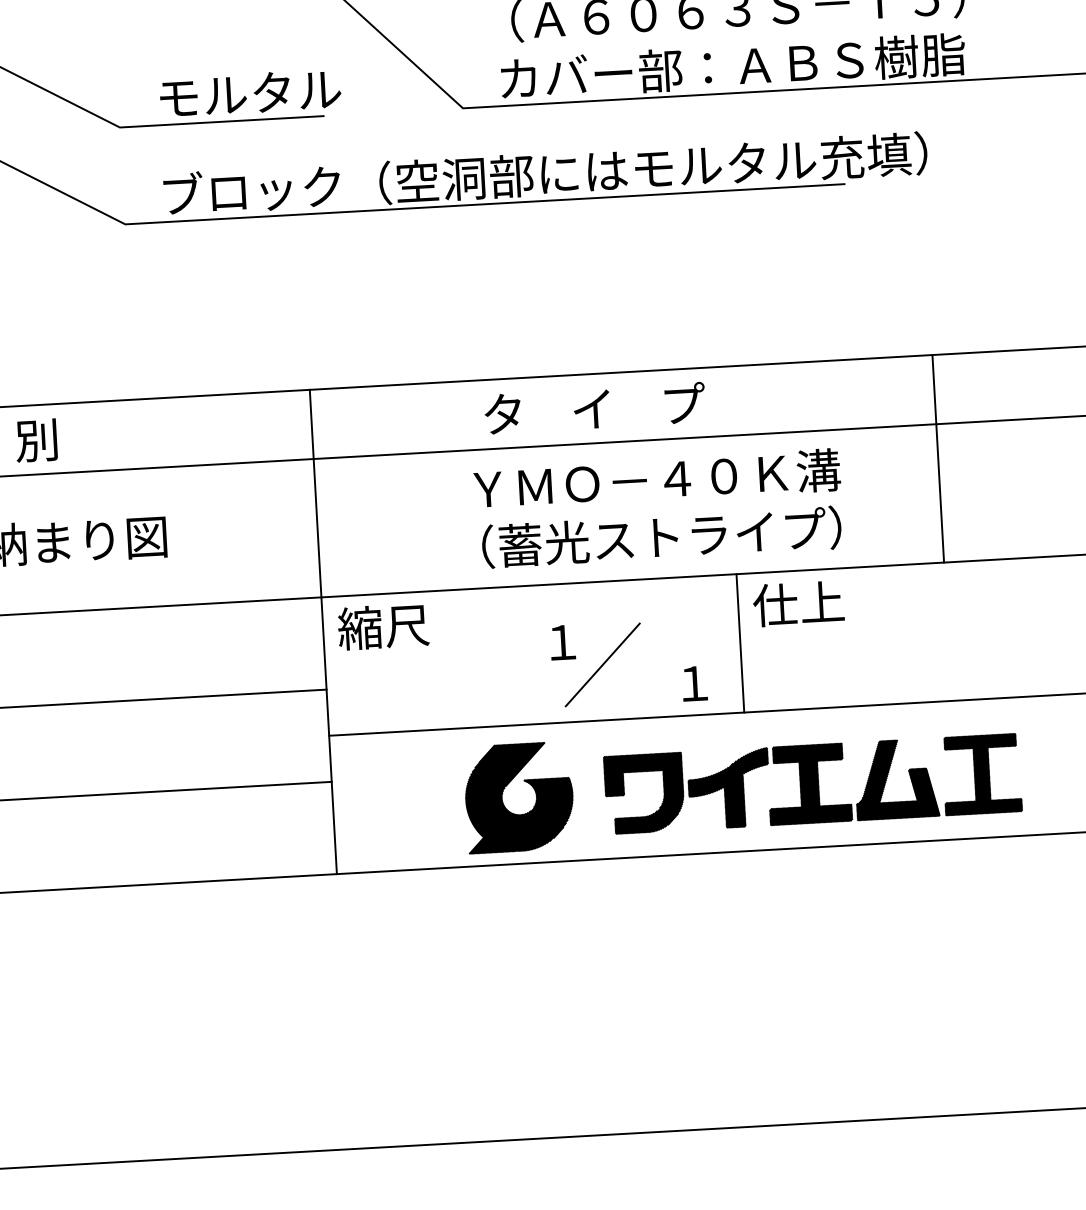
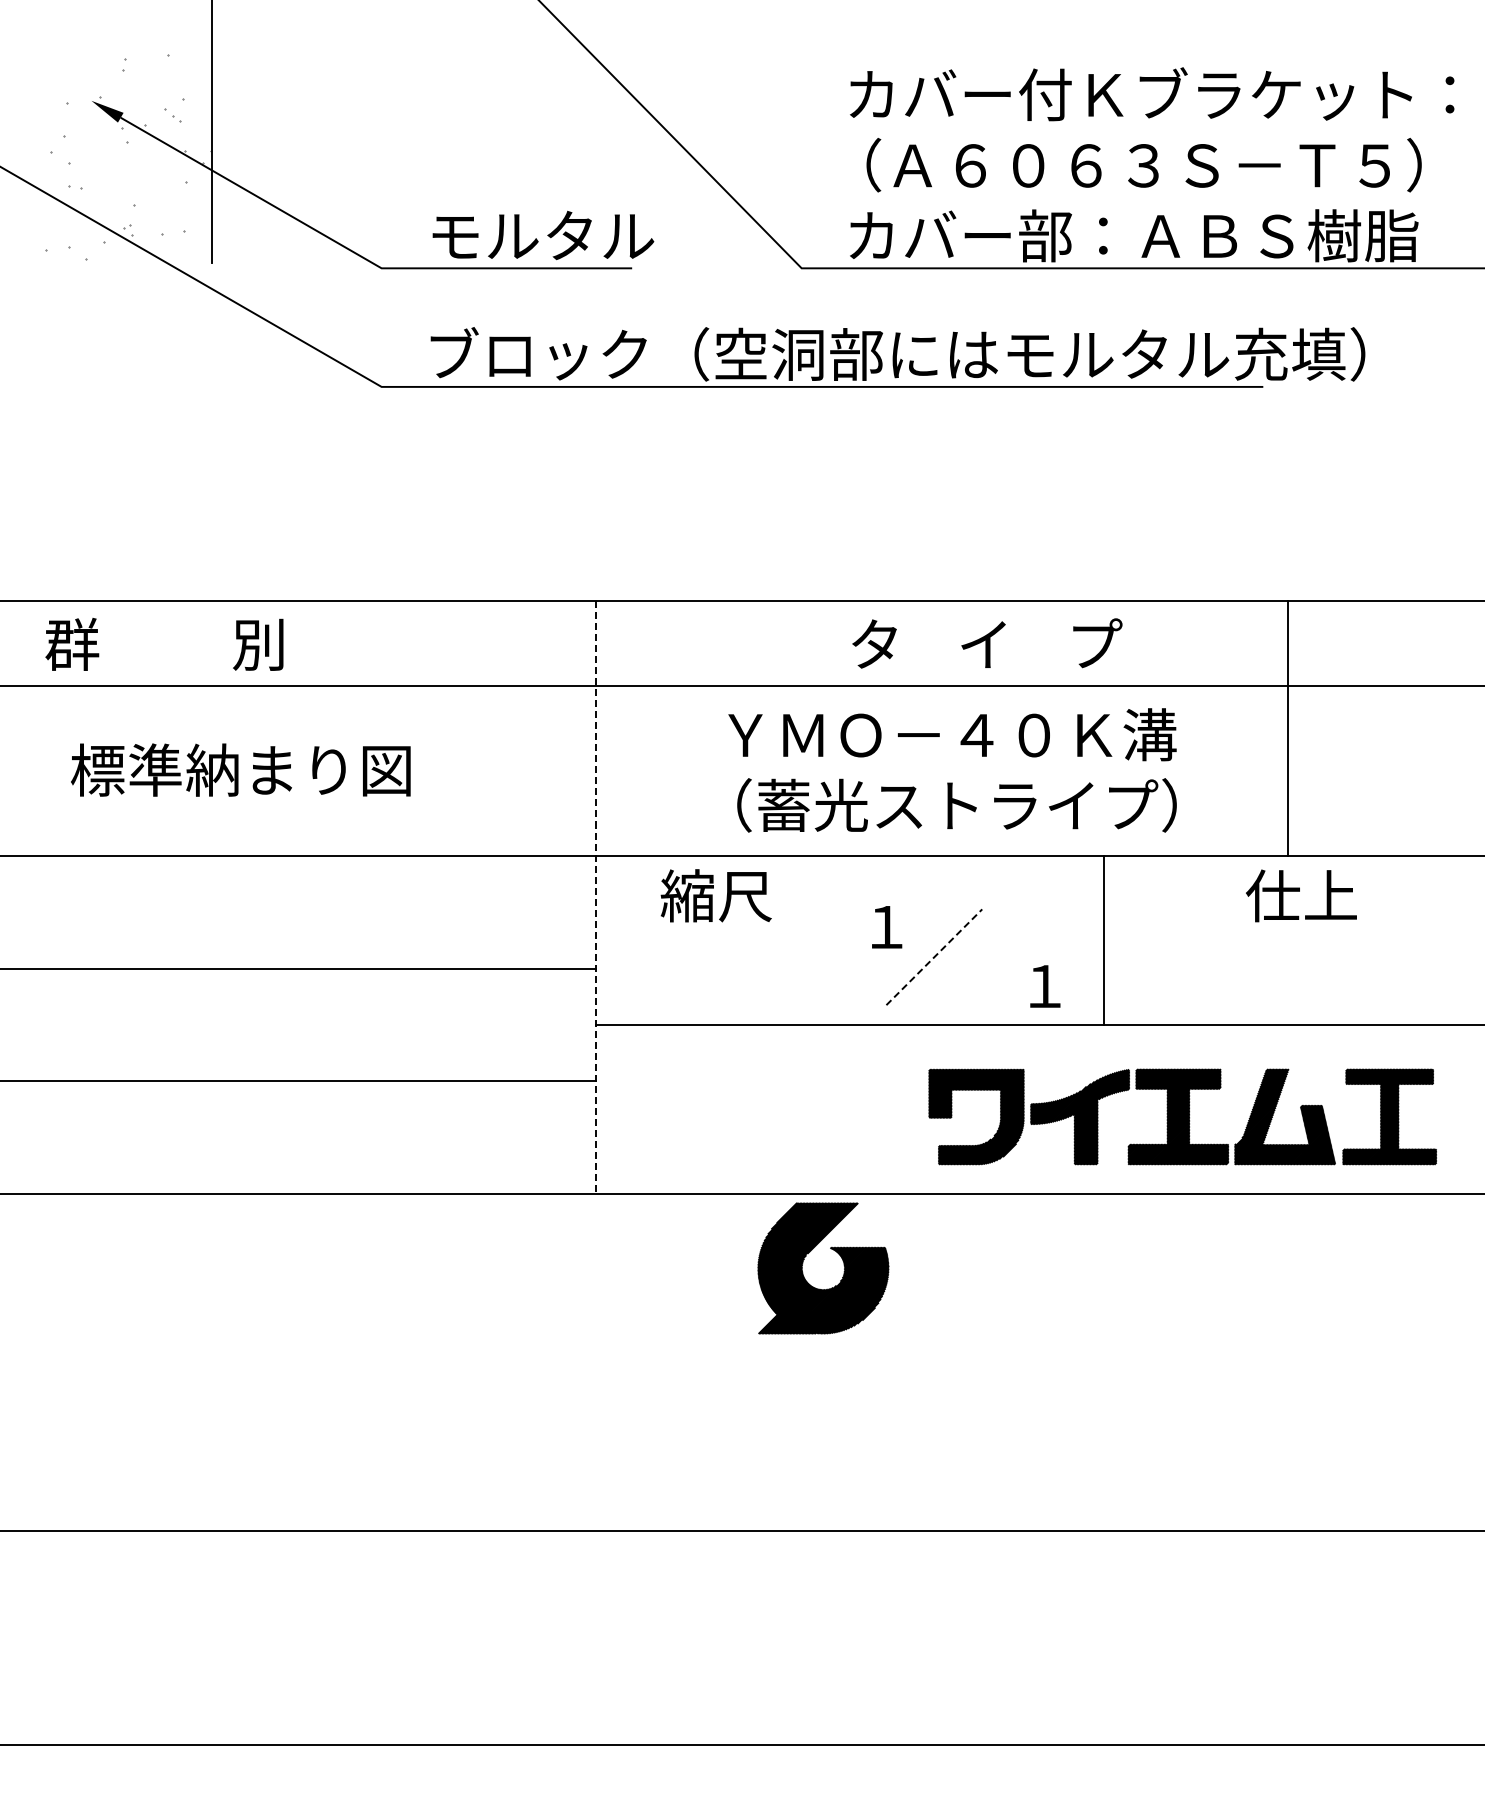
text: (595, 408) -> (987, 643), moved
line: (937, 458) -> (1287, 728), moved
text: (657, 479) -> (952, 734), moved
text: (661, 537) -> (956, 805), moved
text: (798, 603) -> (1301, 895), moved
text: (382, 626) -> (715, 895), moved
line: (323, 632) -> (595, 898), solid -> dashed
line: (602, 665) -> (934, 957), solid -> dashed
part: (535, 794) -> (843, 1265), moved

